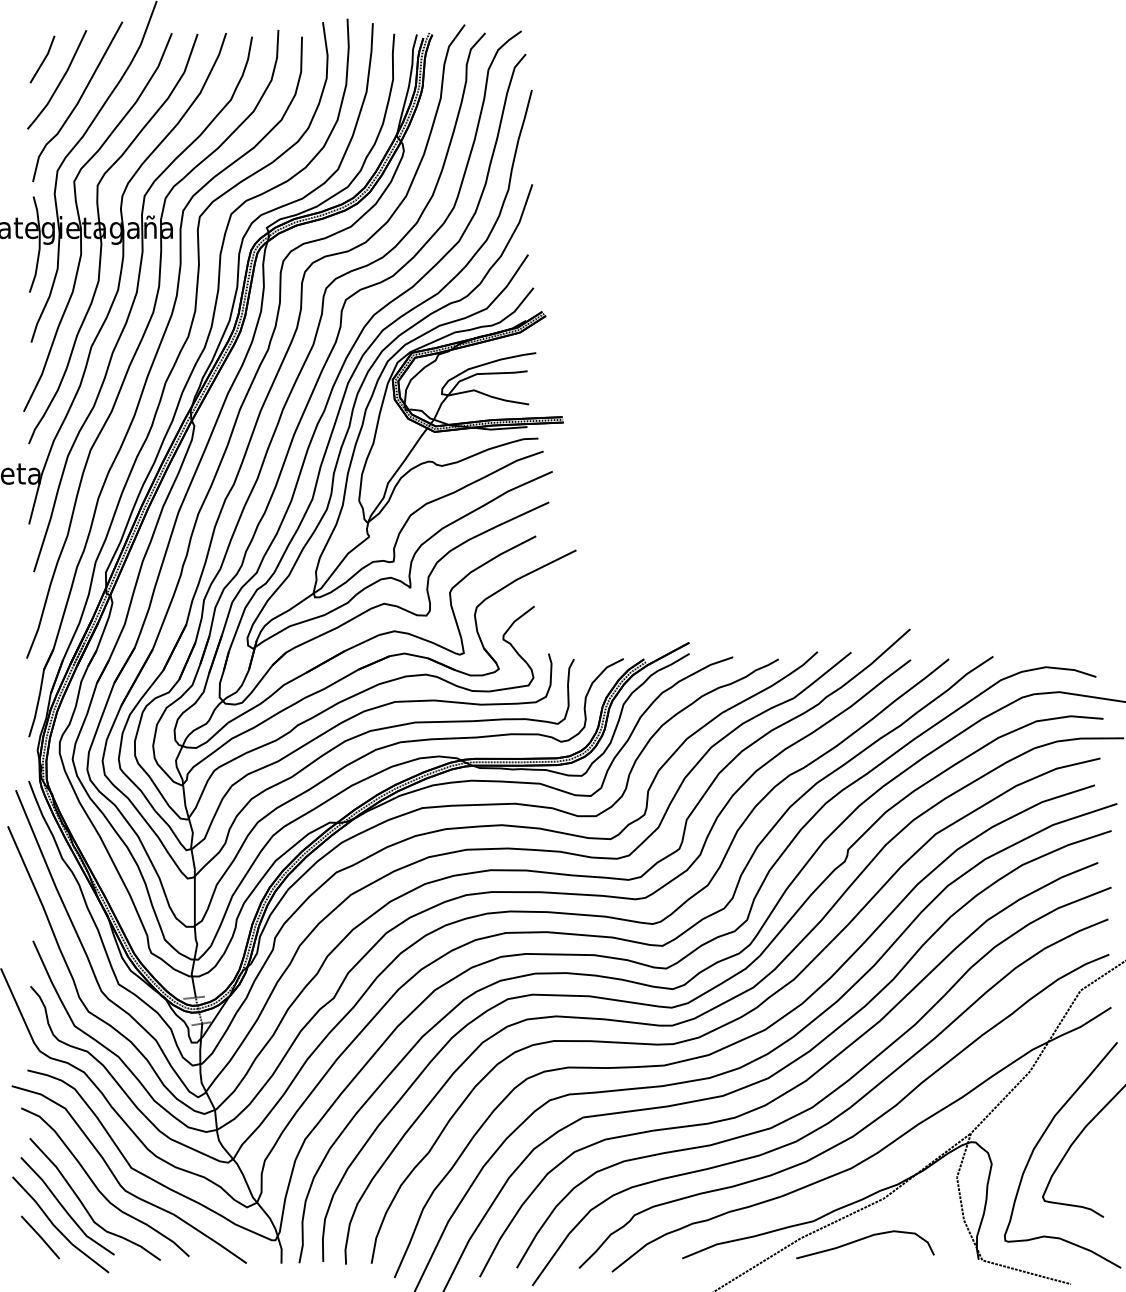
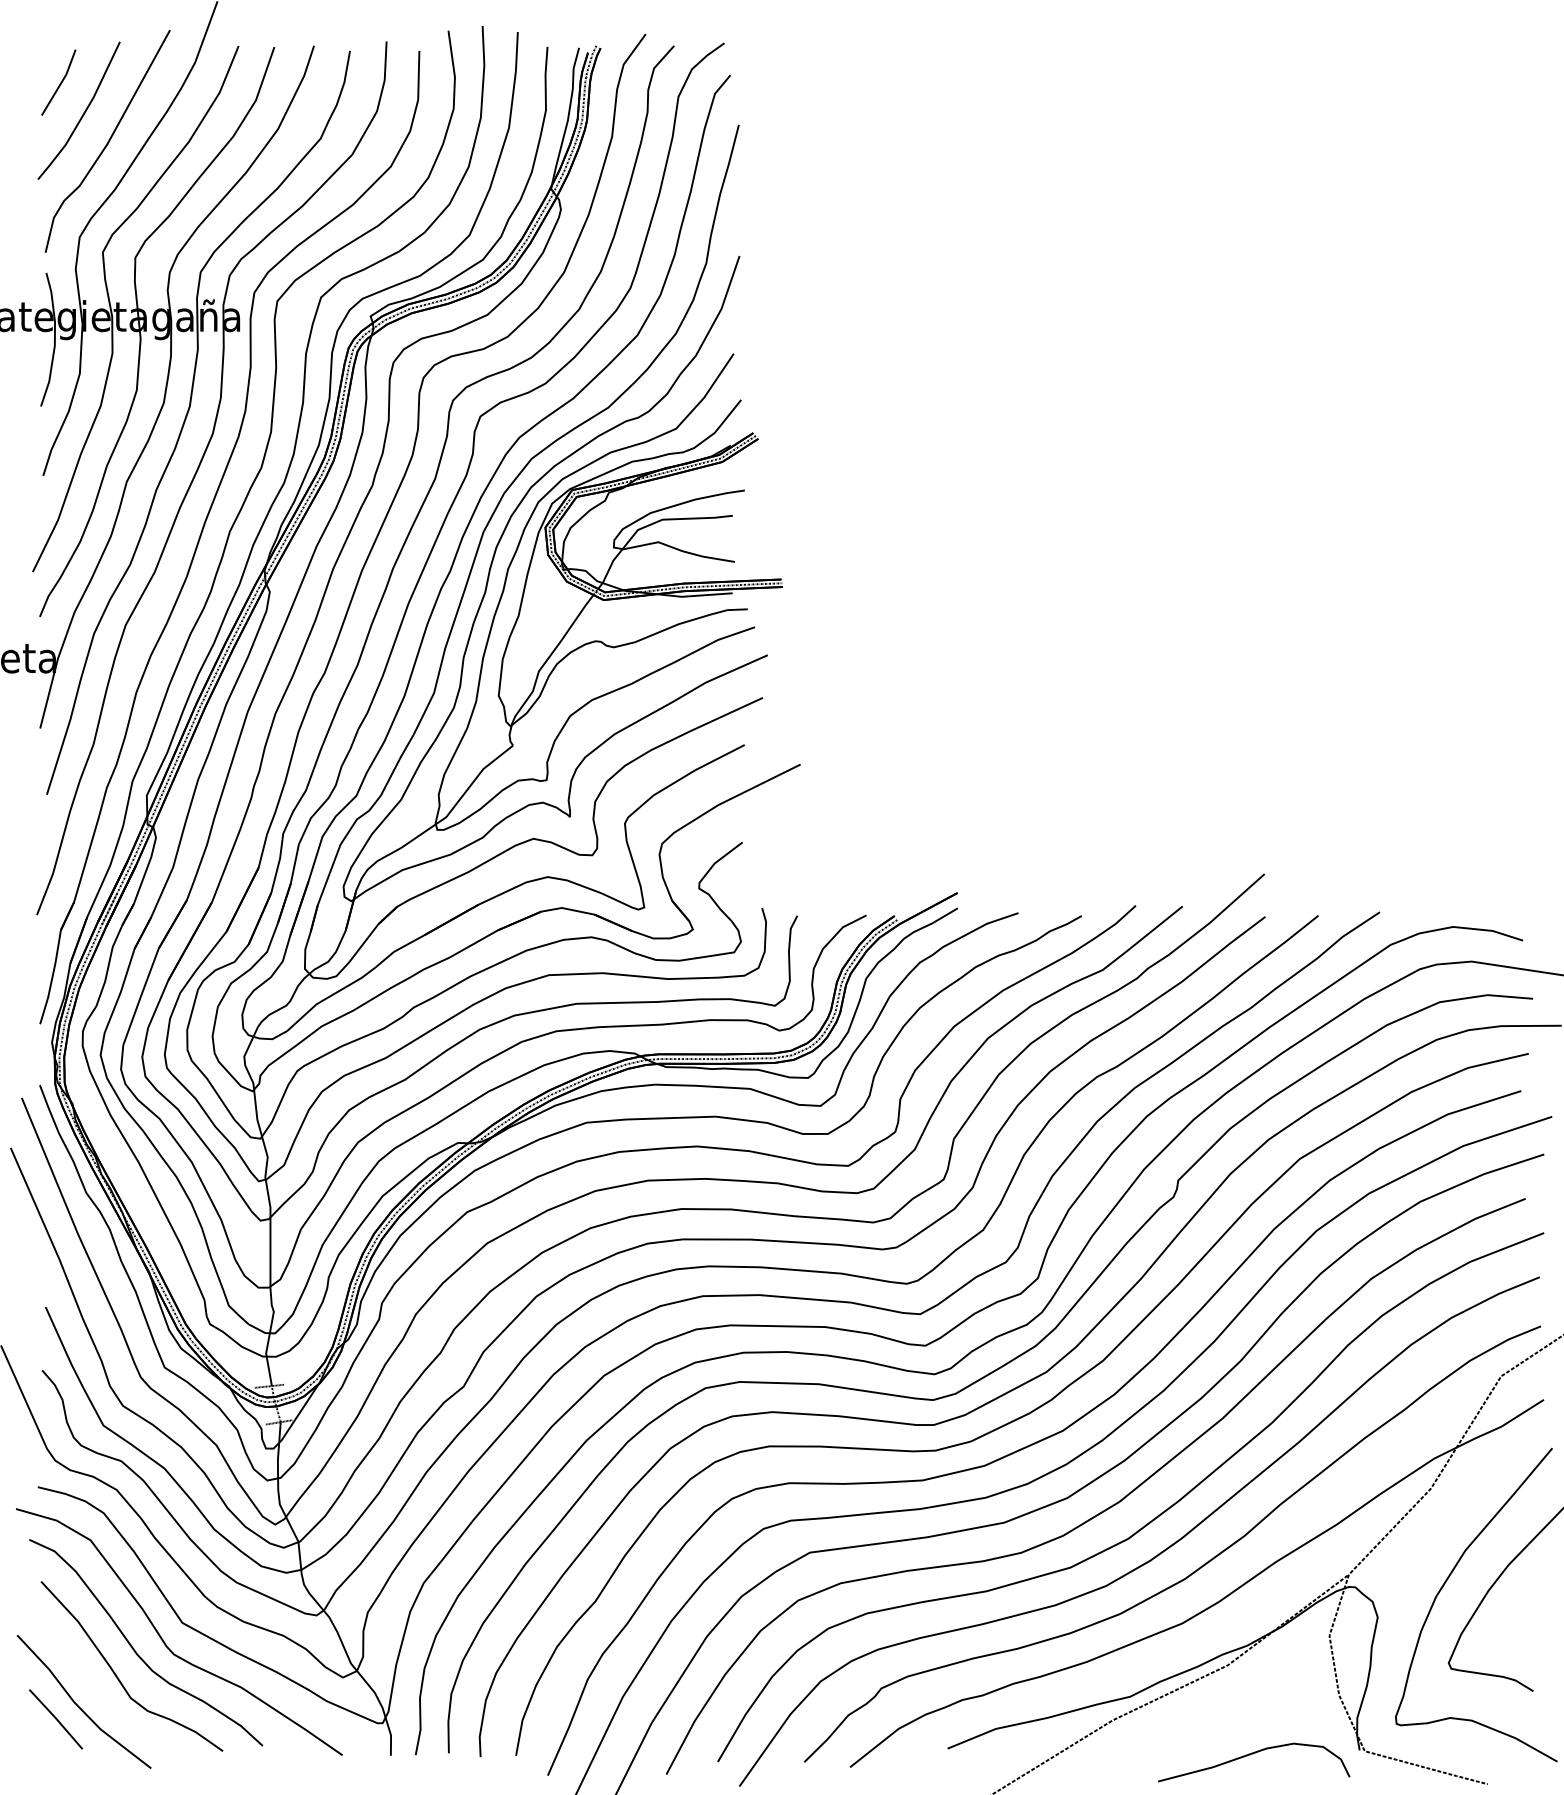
curve: (64, 1208) -> (89, 1678), removed
curve: (864, 1239) -> (1253, 1754), moved

